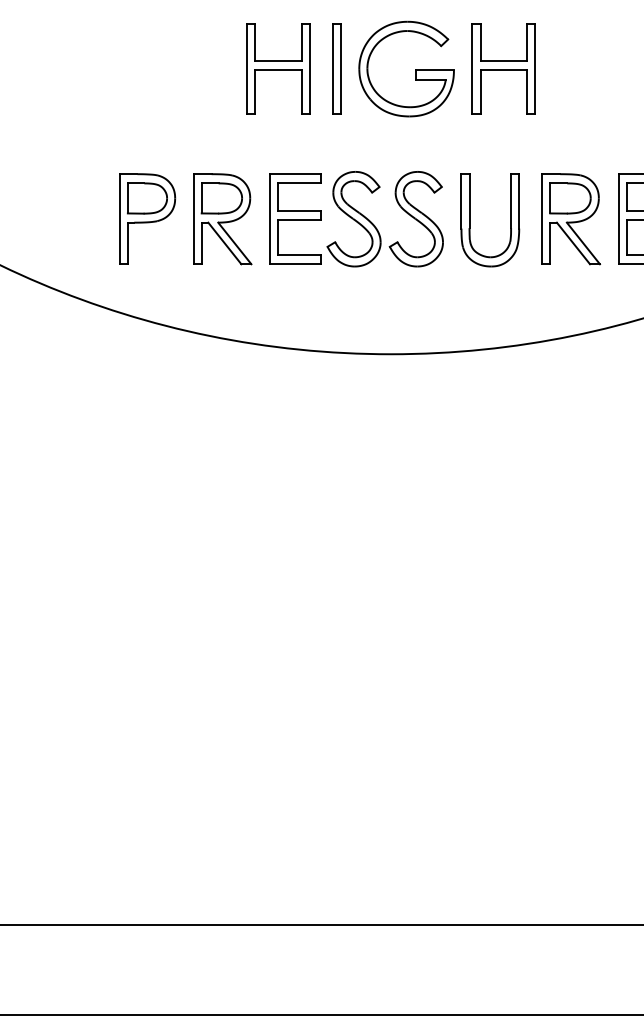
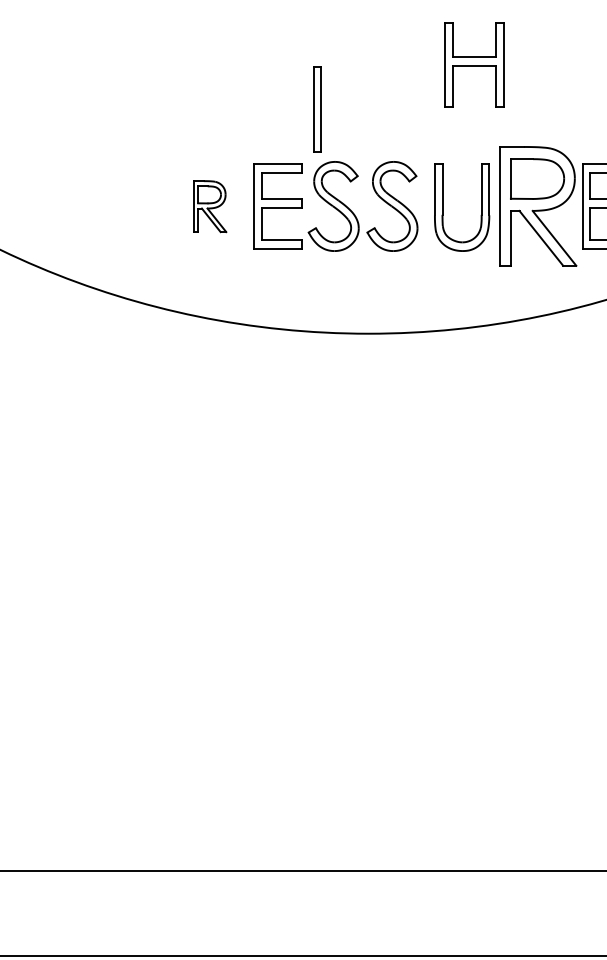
part: (278, 68) -> (262, 64), removed
part: (336, 68) -> (317, 108), moved
part: (415, 69) -> (391, 65), removed
part: (147, 218) -> (139, 205), removed
part: (222, 219) -> (209, 206), size x0.6
part: (570, 219) -> (537, 206), size x1.4

